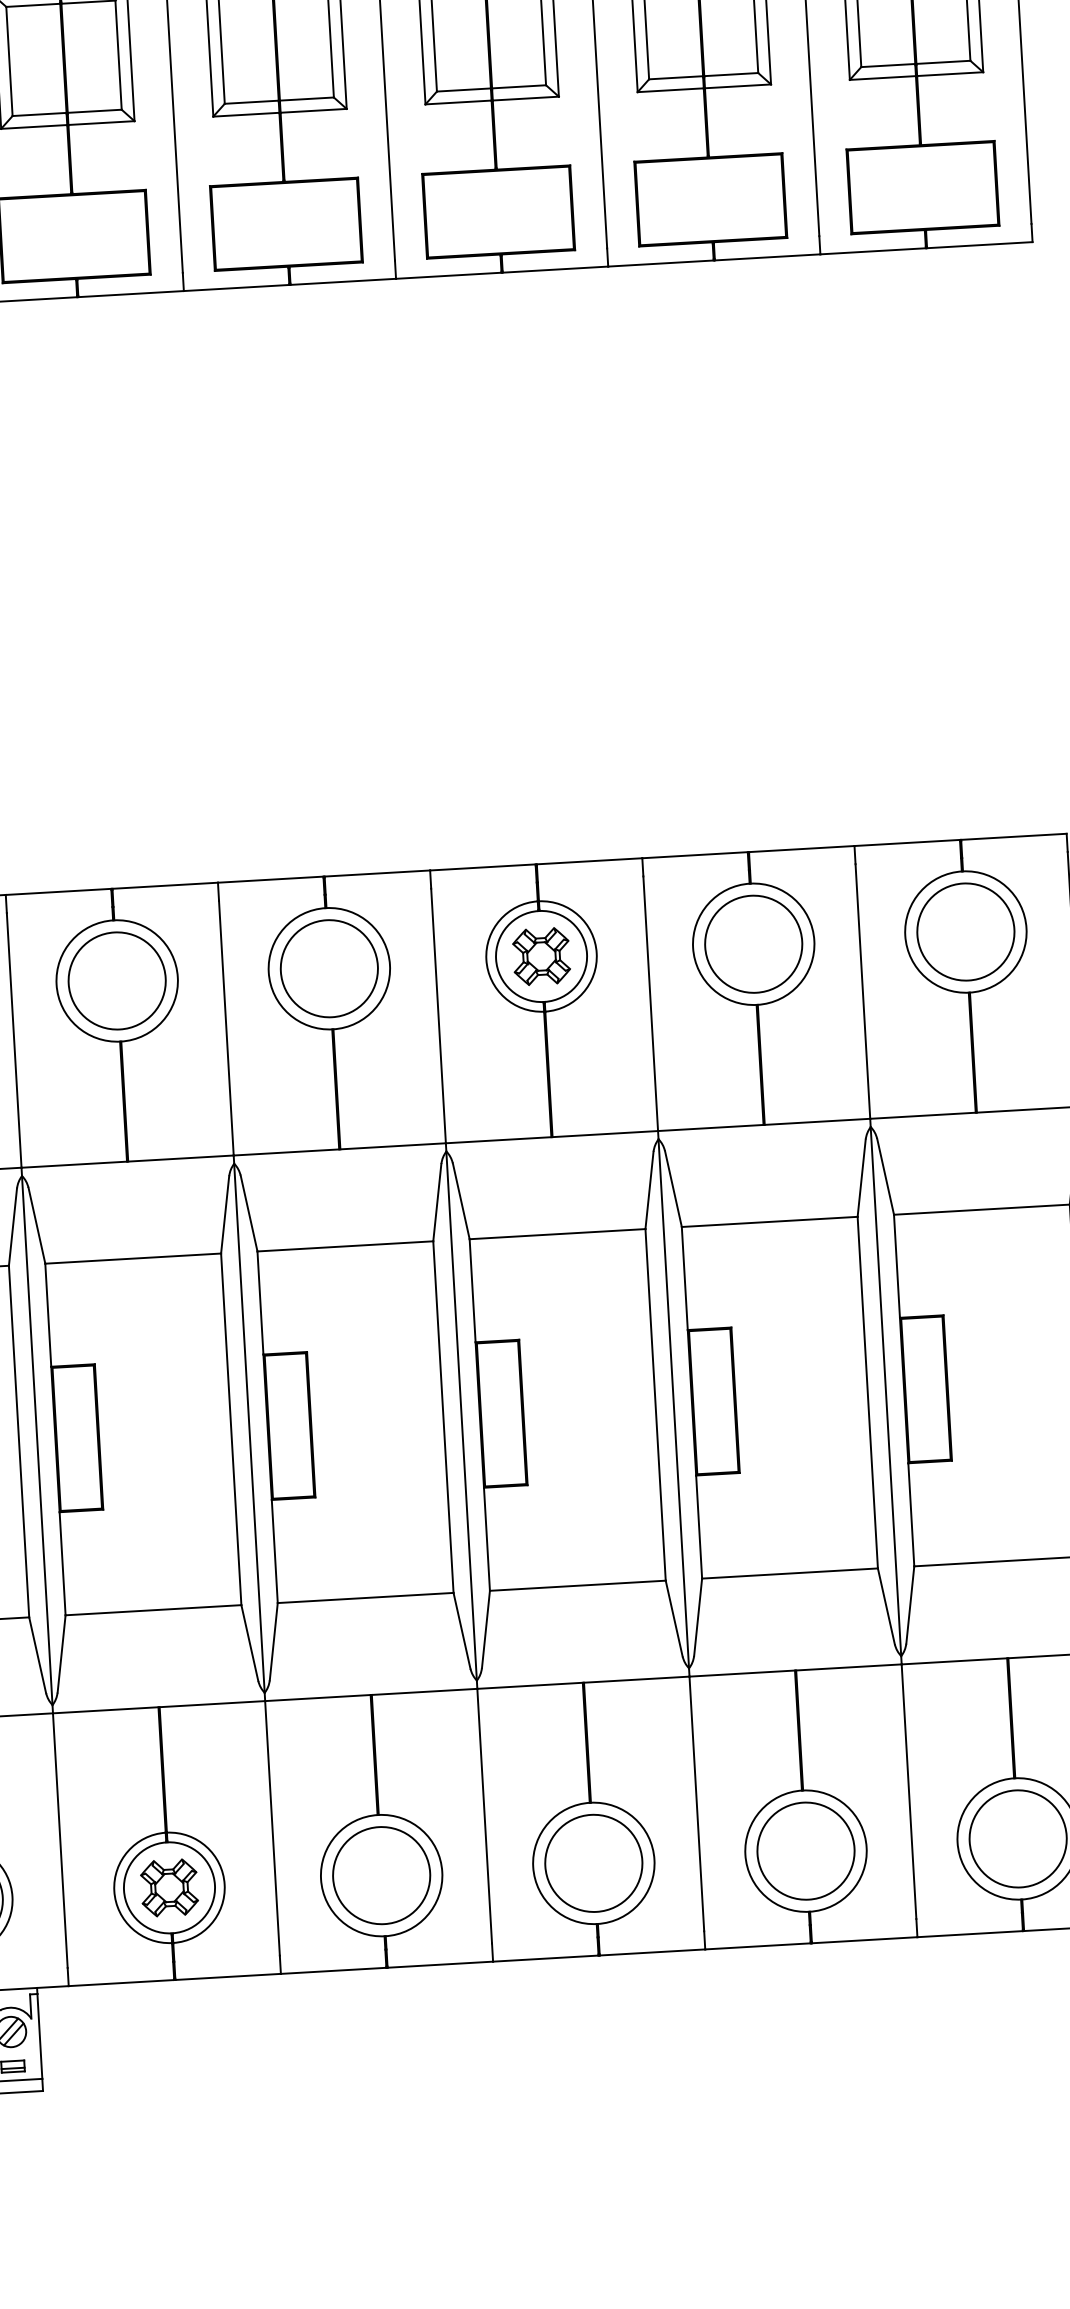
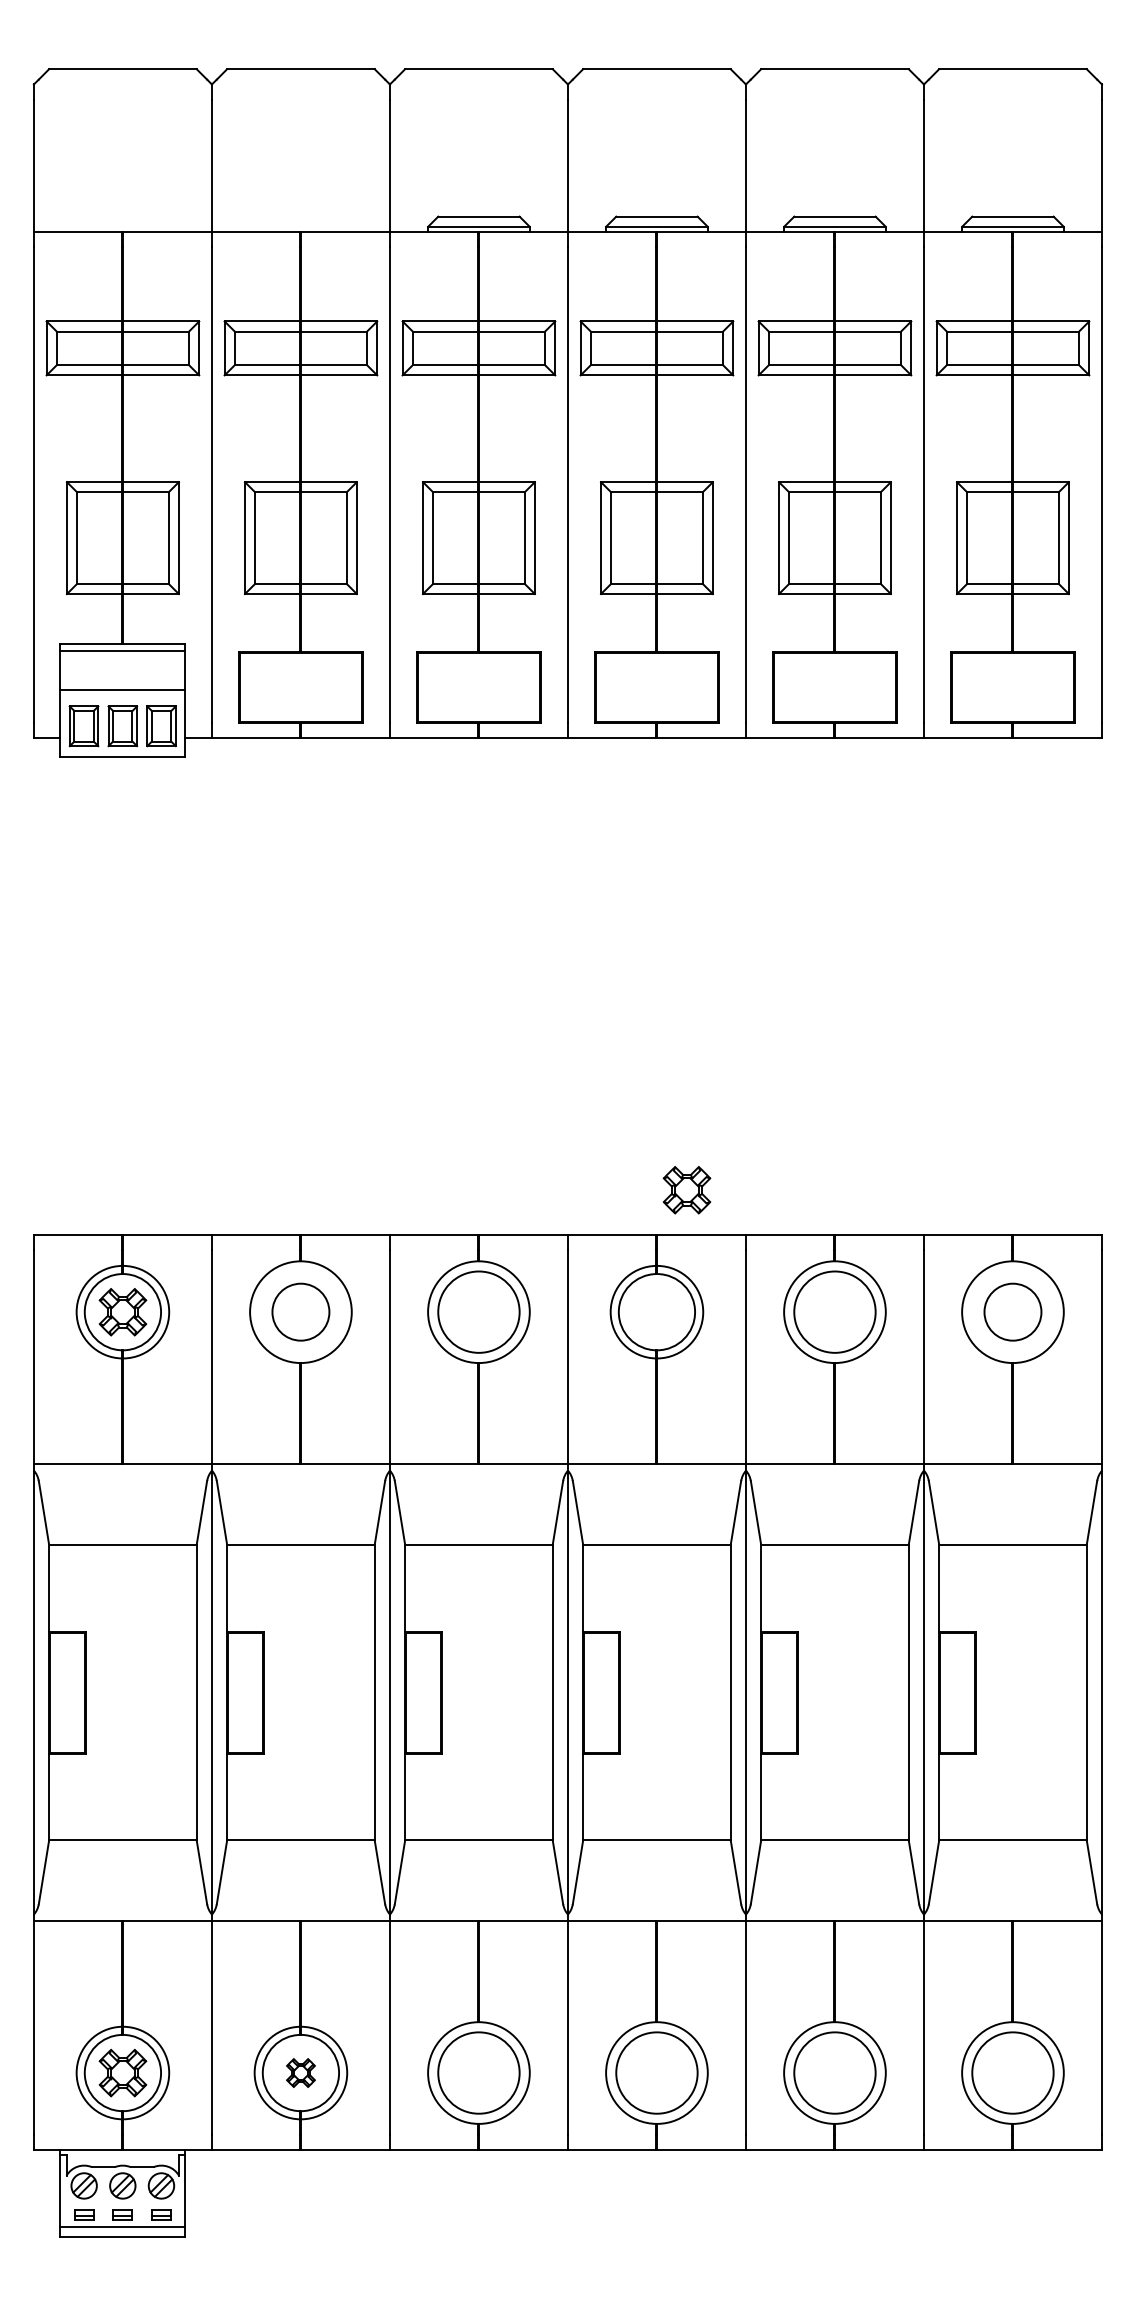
circle: (965, 931) -> (1012, 1311), size x0.7
part: (541, 956) -> (686, 1190), moved
circle: (116, 980) -> (300, 1311), size x0.7
part: (168, 1887) -> (300, 2072), size x0.6

